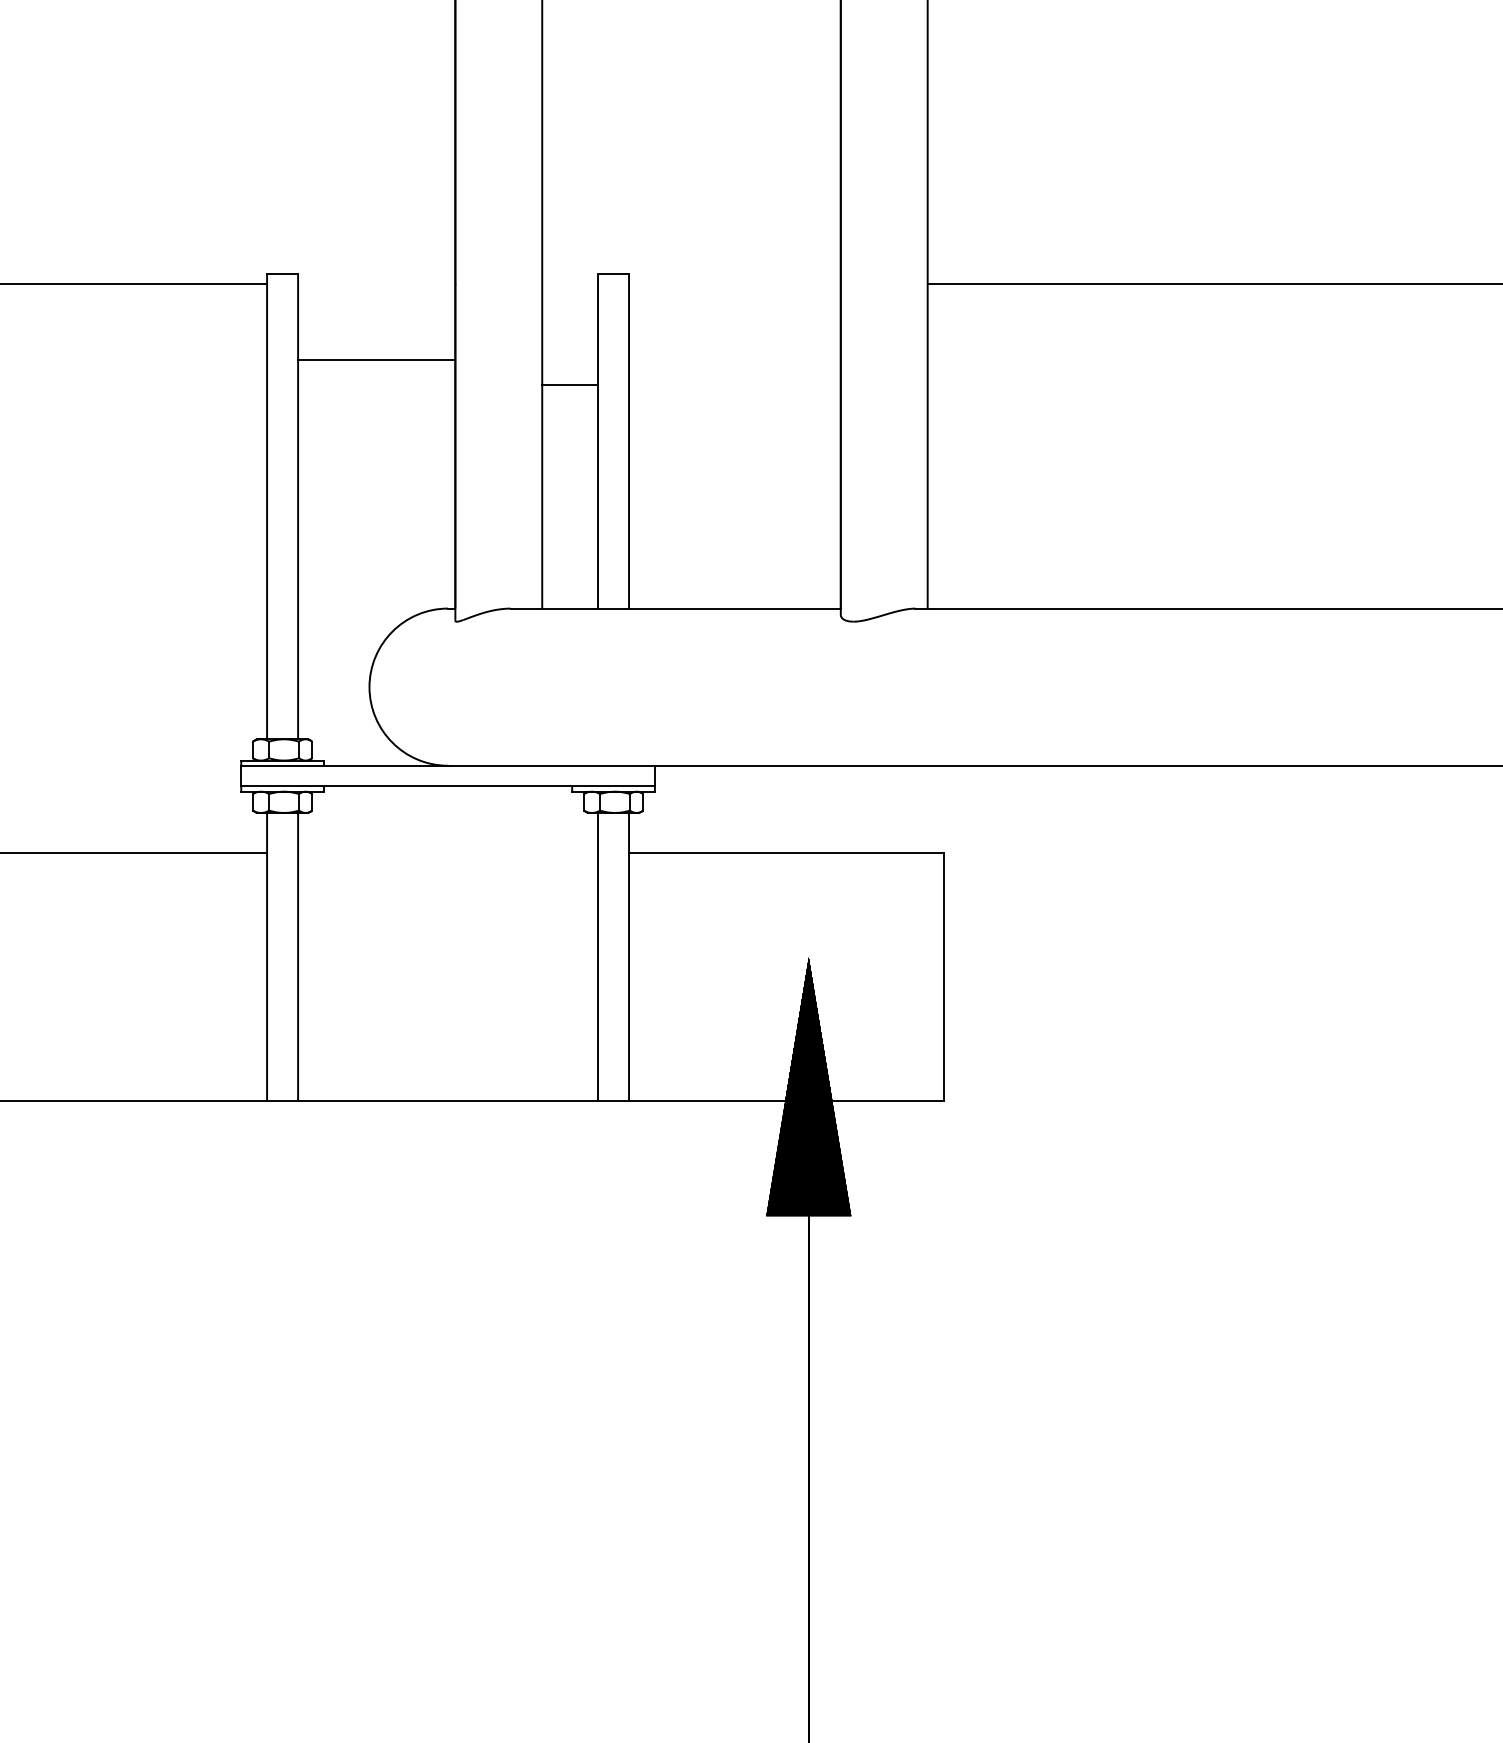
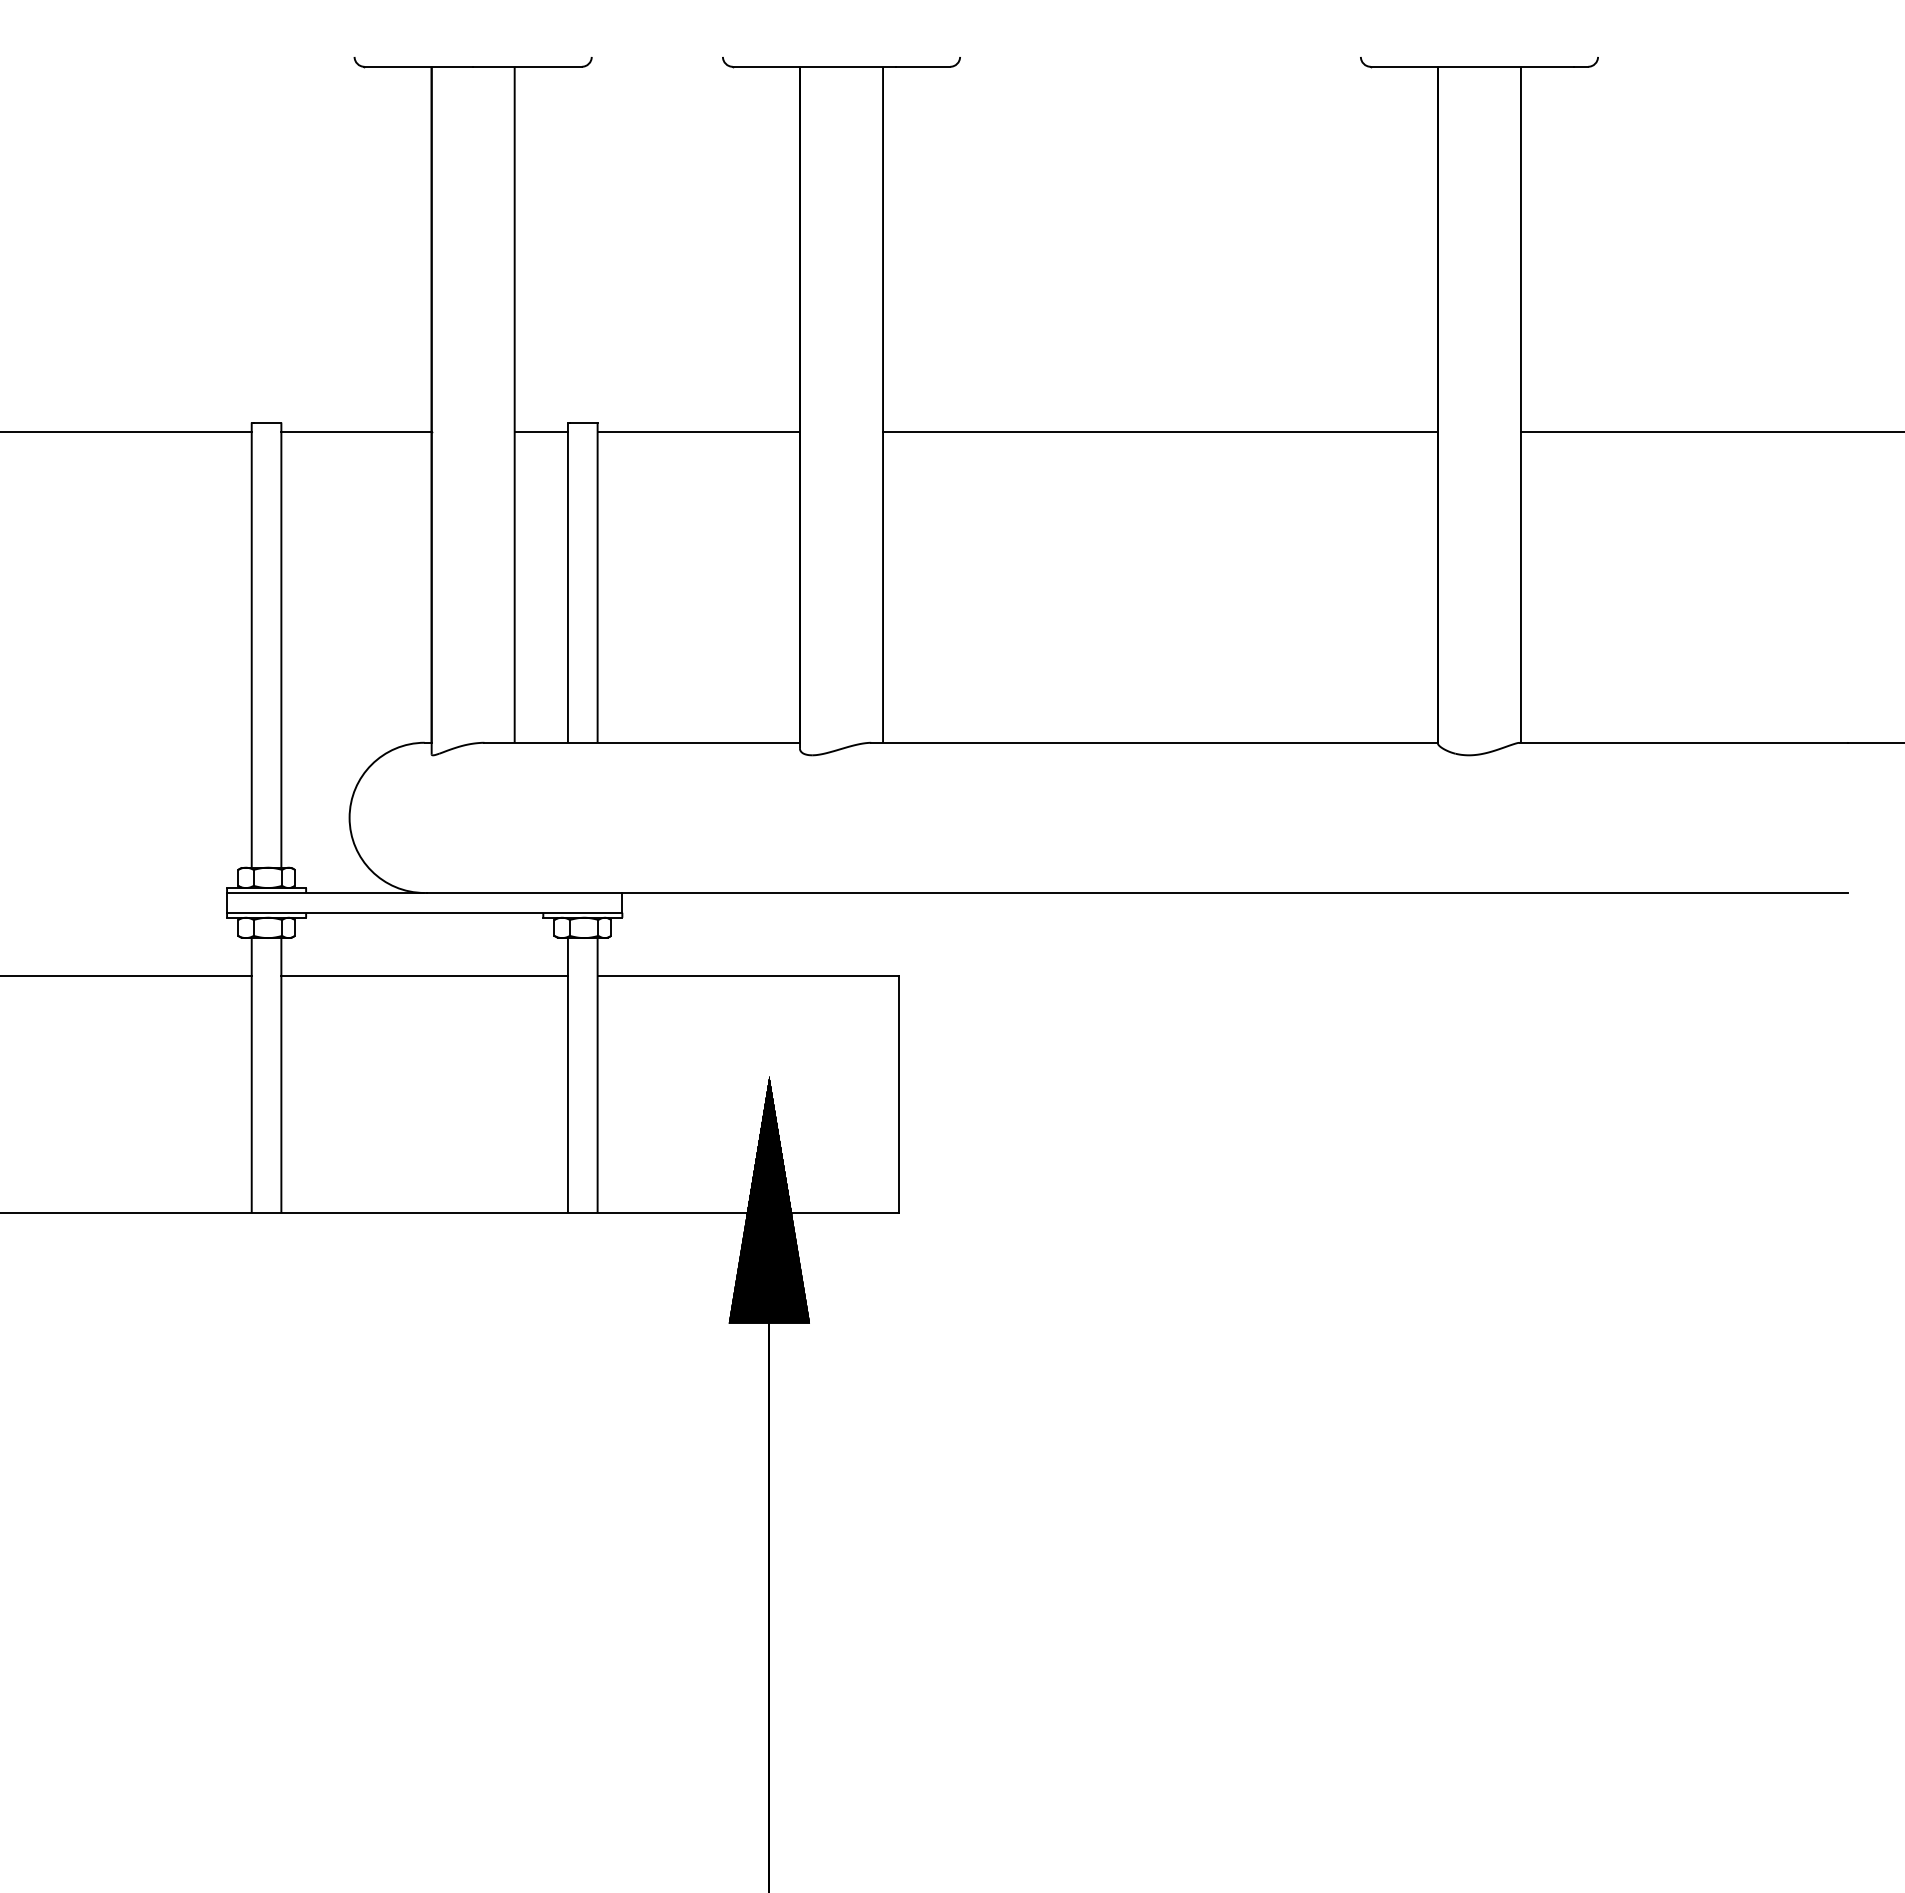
line: (734, 283) -> (698, 432), added
line: (376, 360) -> (356, 432), moved
line: (569, 385) -> (540, 432), moved
line: (447, 853) -> (424, 976), added

